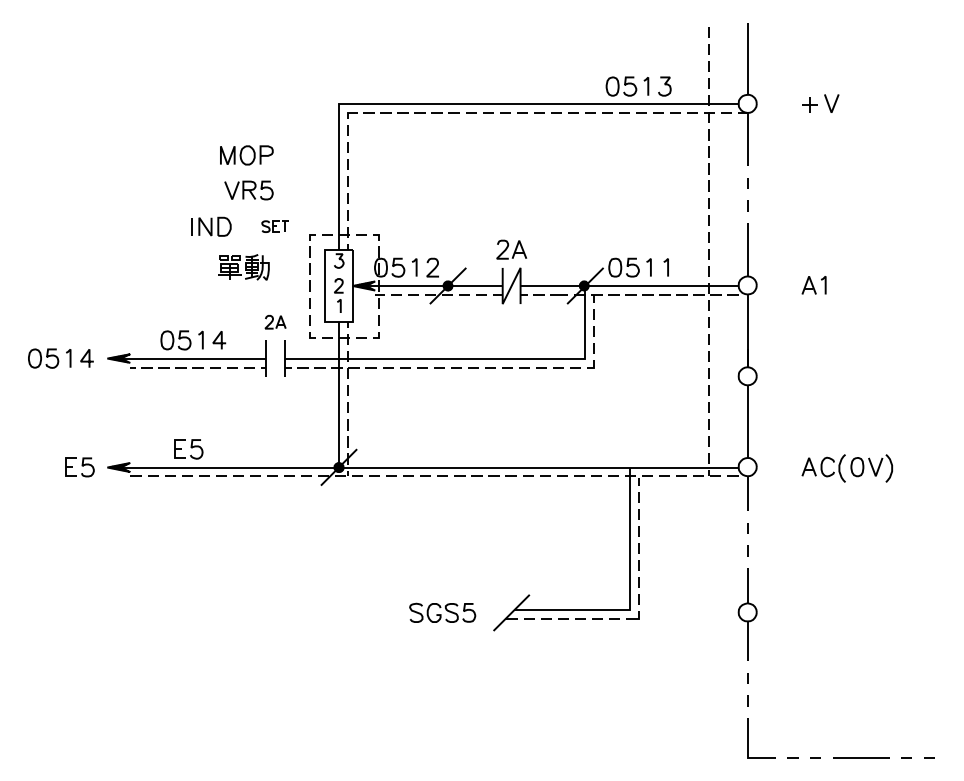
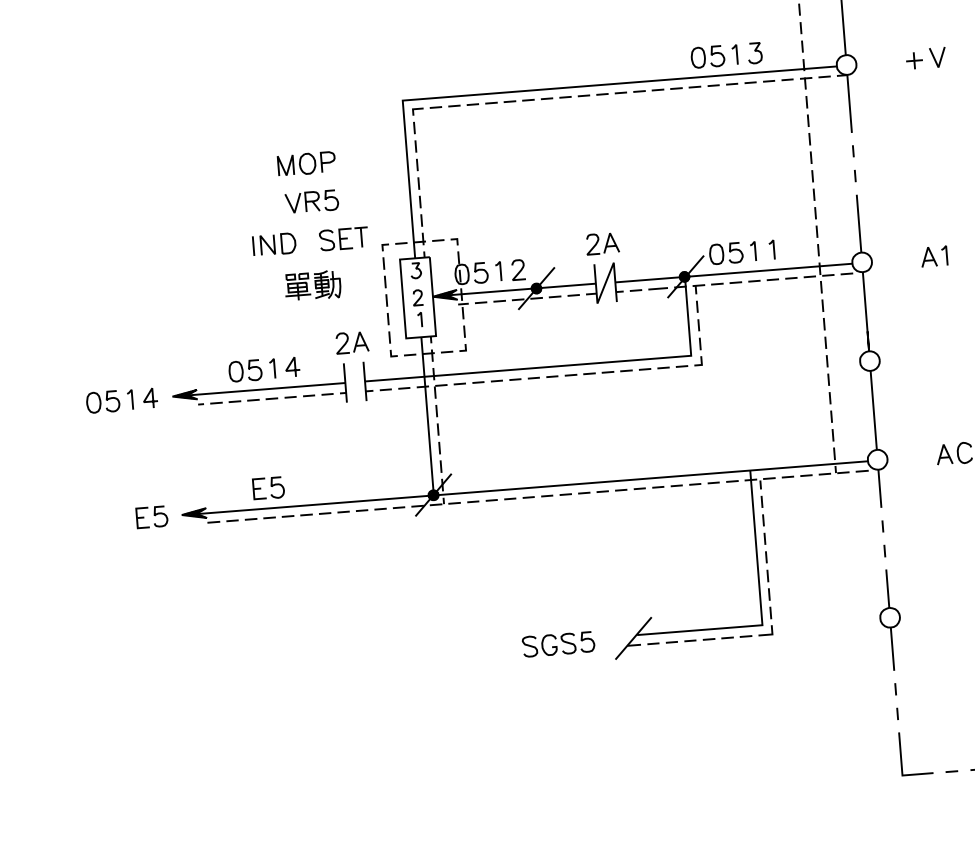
part: (274, 226) -> (342, 238), size x1.67
part: (275, 322) -> (352, 343), size x1.43

